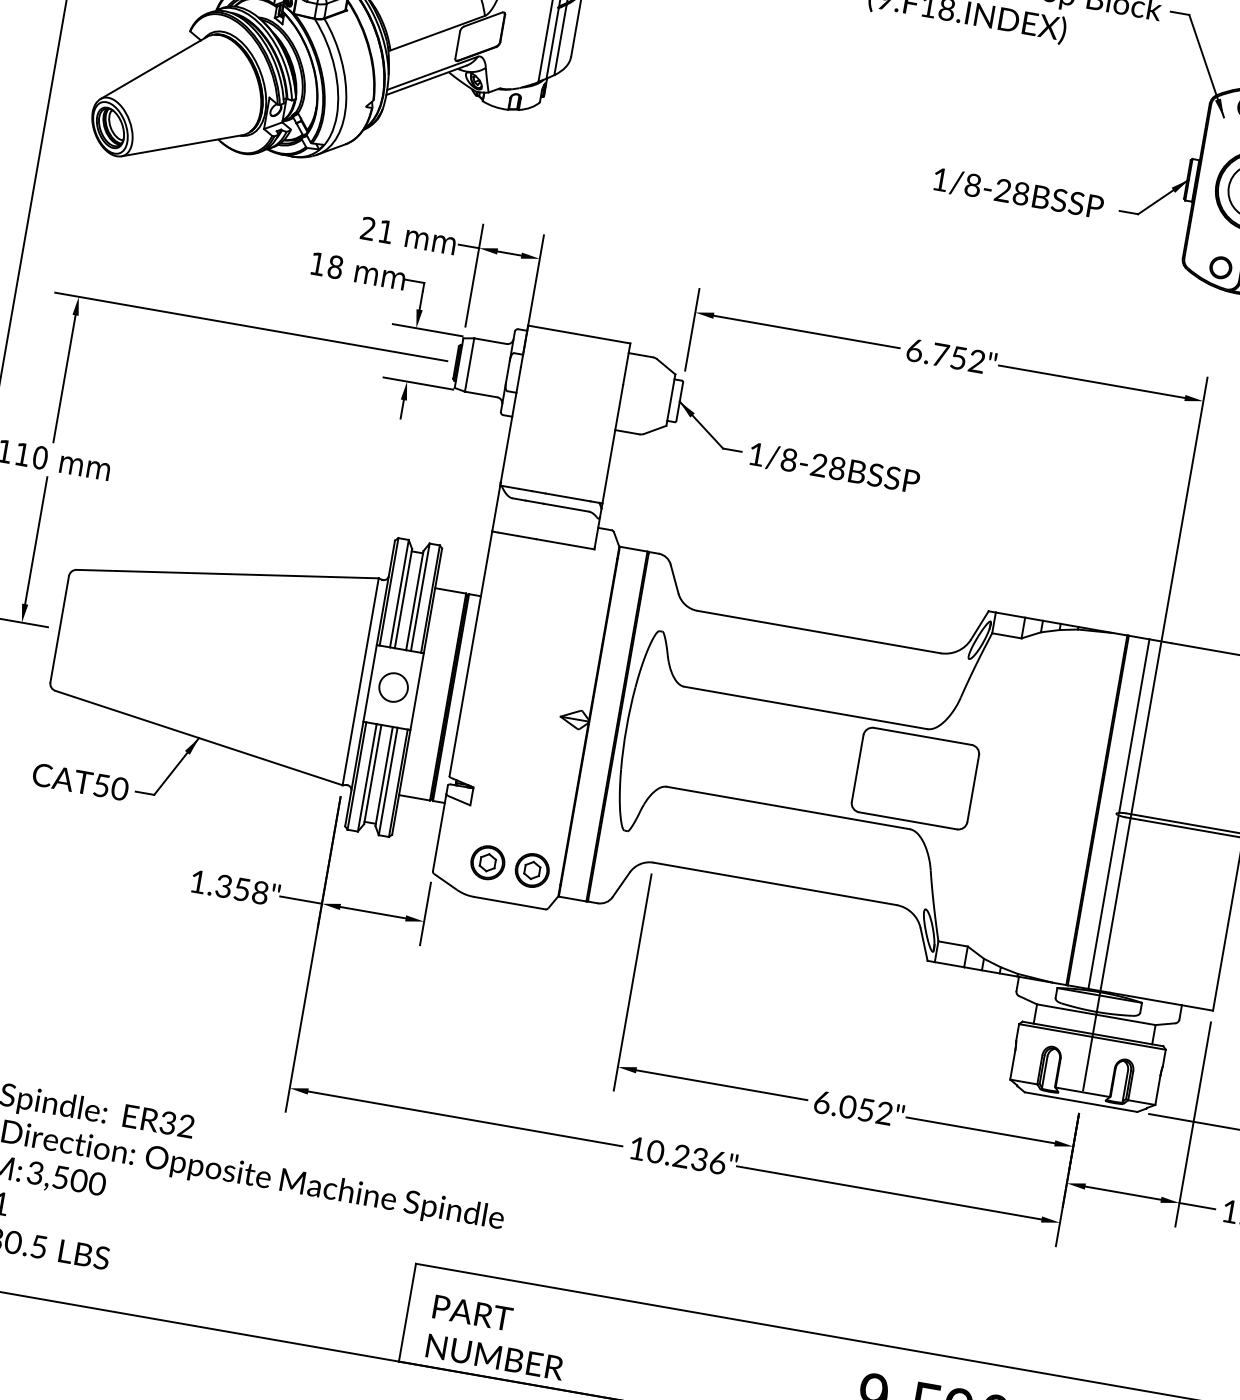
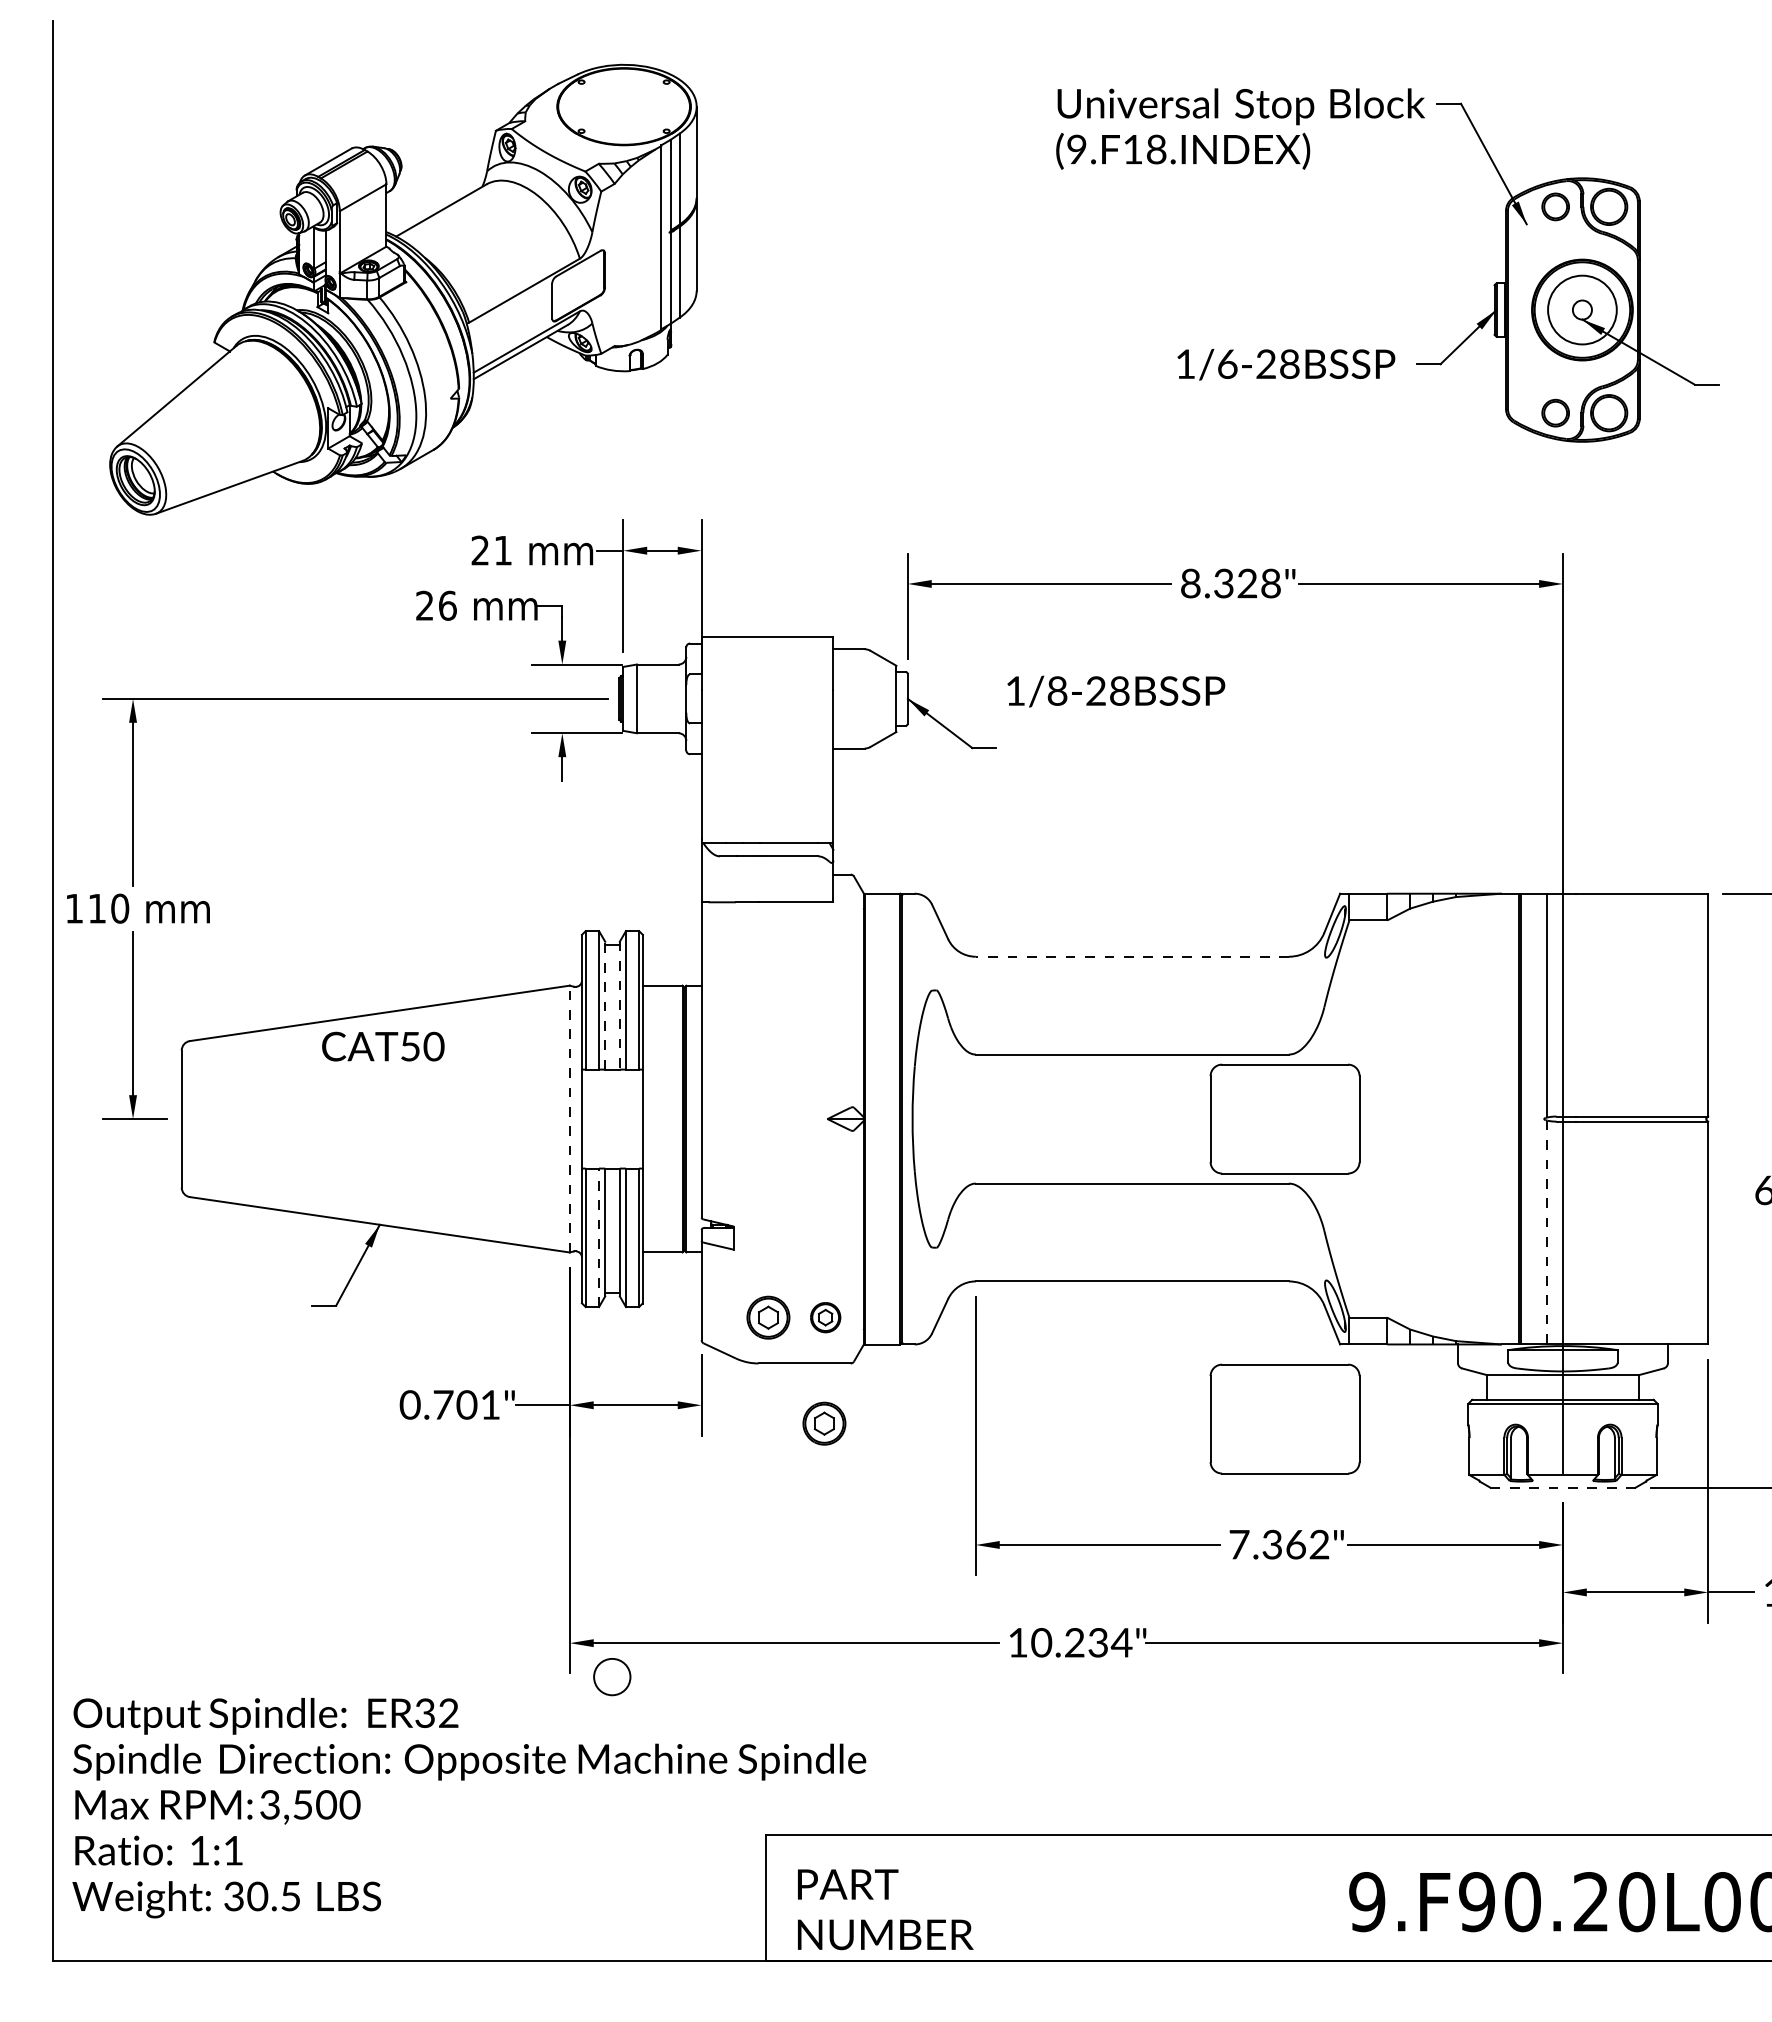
text: (973, 184) -> (1227, 363), 1/8-28 -> 1/6-28
text: (326, 265) -> (436, 605), 18 -> 26
text: (945, 355) -> (1230, 583), 6.752" -> 8.328"
text: (834, 468) -> (1116, 691), moved
line: (403, 598) -> (605, 1005), solid -> dashed
line: (414, 600) -> (619, 1005), solid -> dashed
line: (819, 631) -> (1132, 956), solid -> dashed
line: (360, 681) -> (569, 1118), solid -> dashed
circle: (393, 687) -> (612, 1677), moved
line: (367, 777) -> (599, 1237), solid -> dashed
text: (80, 781) -> (383, 1046), moved
part: (532, 870) -> (825, 1317), size x0.7
text: (228, 886) -> (449, 1404), 1.358" -> 0.701"
line: (1103, 902) -> (1547, 1232), solid -> dashed
part: (517, 952) -> (824, 1423), added
part: (874, 1010) -> (1284, 1418), added
line: (1080, 1101) -> (1562, 1487), solid -> dashed
text: (844, 1106) -> (1267, 1544), 6.052" -> 7.362"
text: (717, 1162) -> (1121, 1642), 10.236" -> 10.234"

